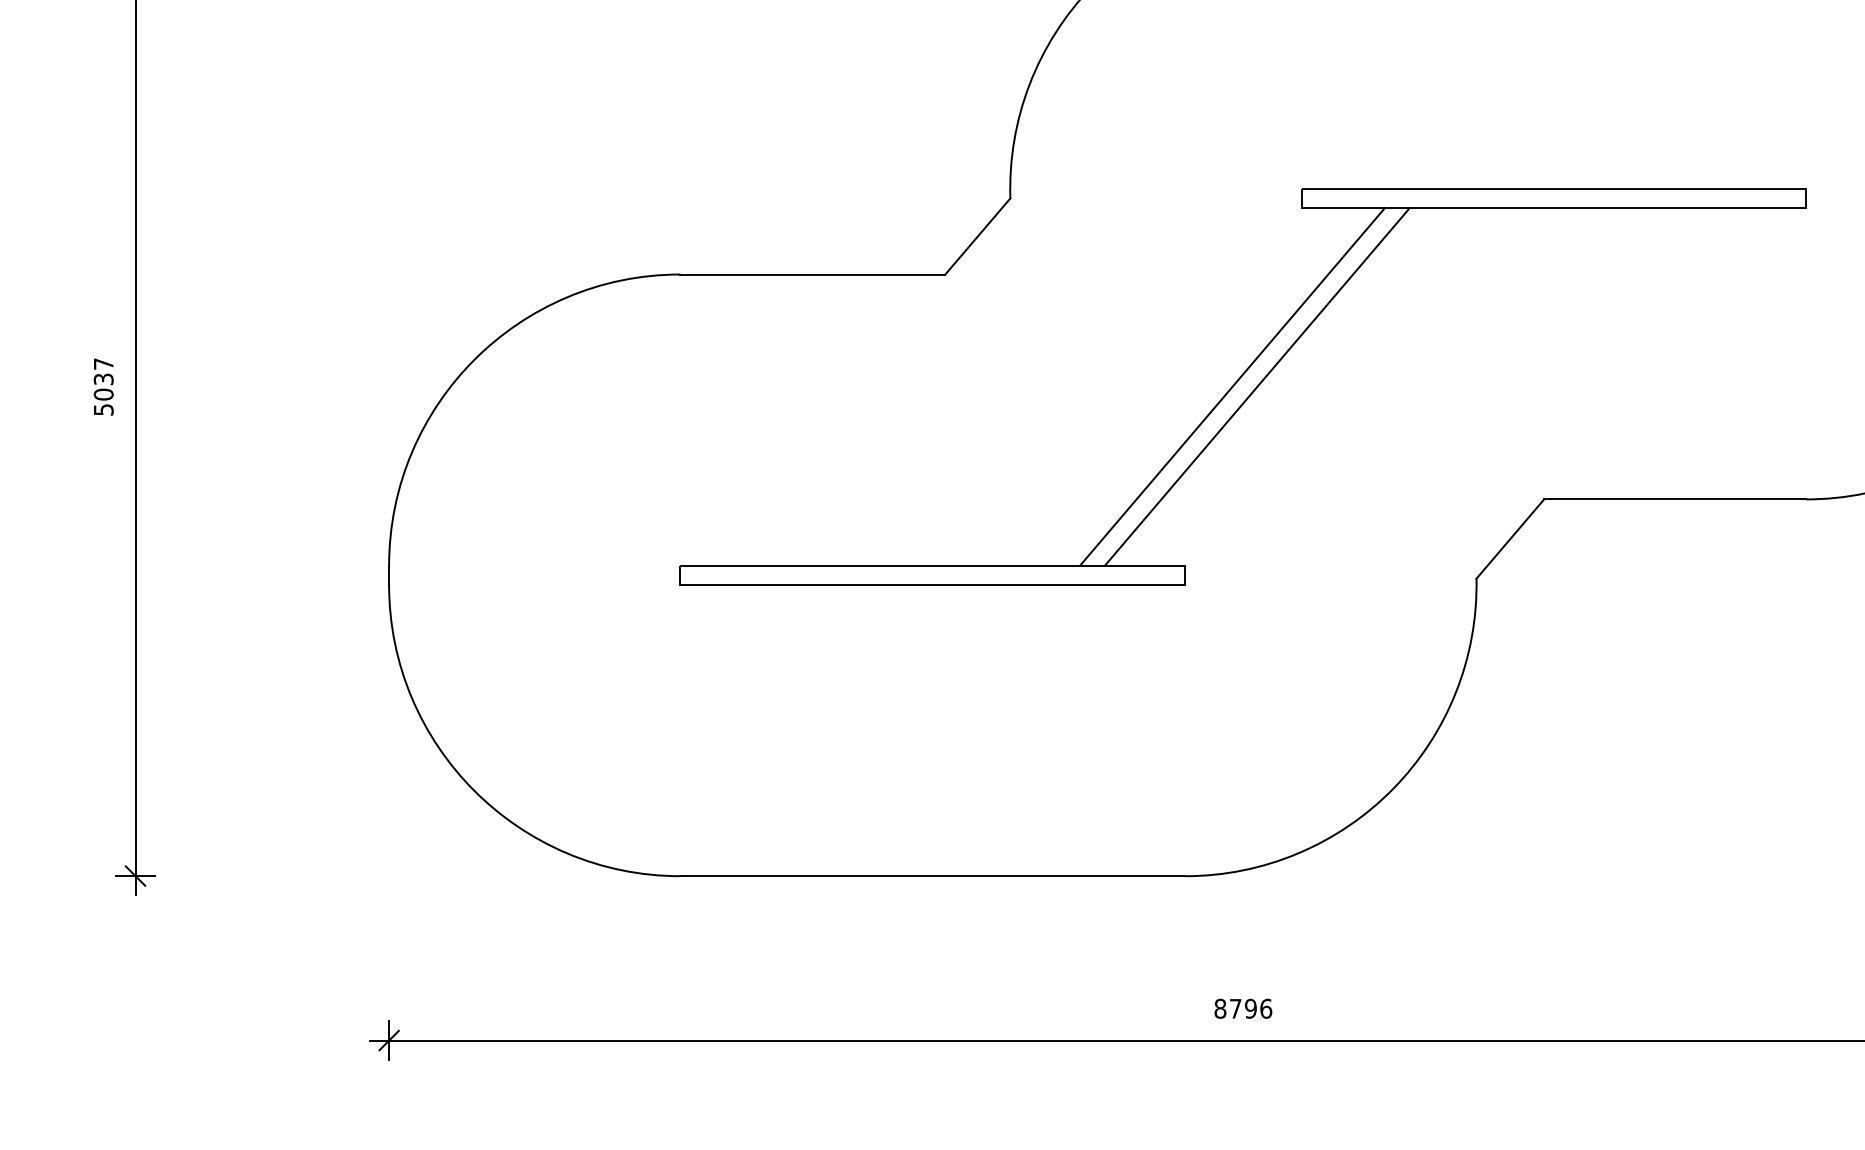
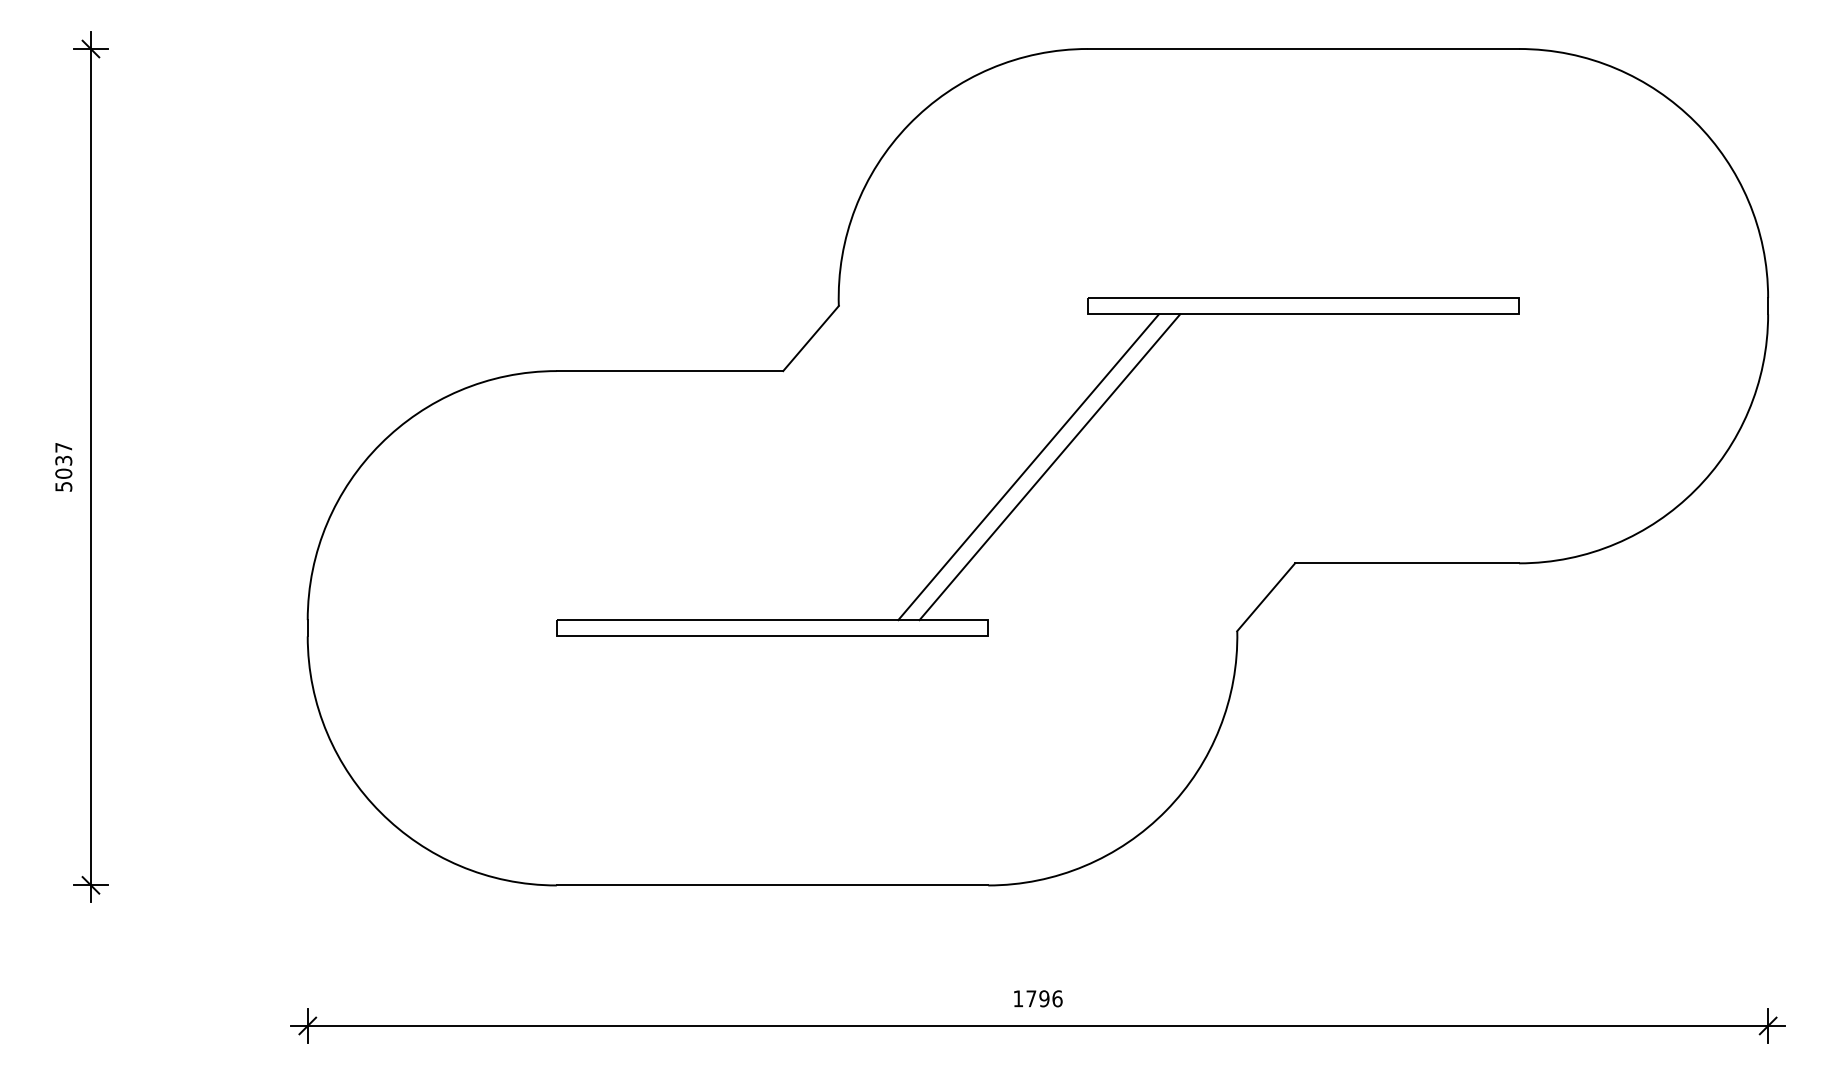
text: (1220, 1008) -> (1018, 998), 8796 -> 1796

